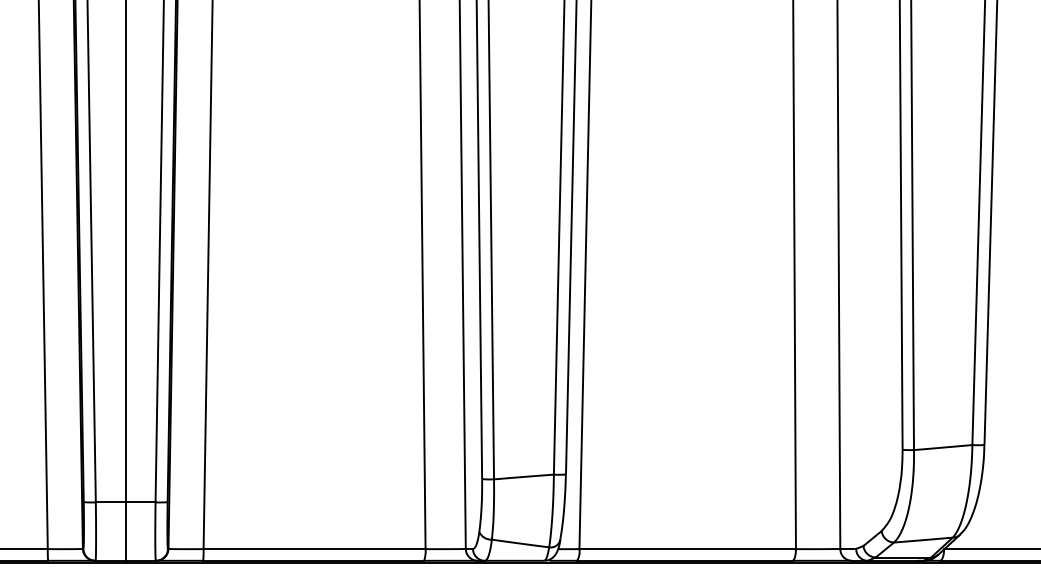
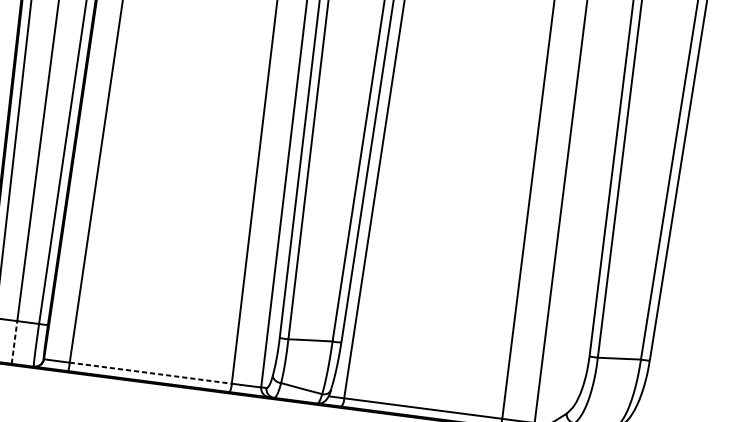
line: (125, 531) -> (14, 342), solid -> dashed
line: (314, 549) -> (150, 373), solid -> dashed

